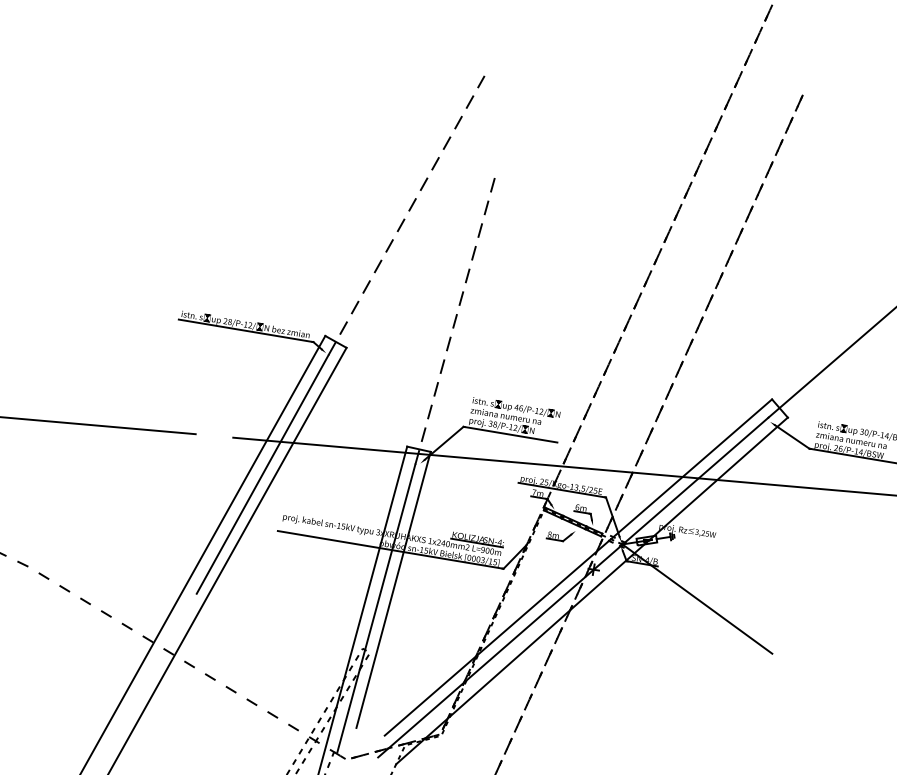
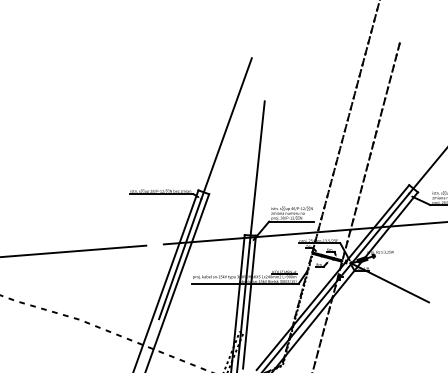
line: (406, 215) -> (226, 128), dashed -> solid
line: (456, 316) -> (257, 171), dashed -> solid

